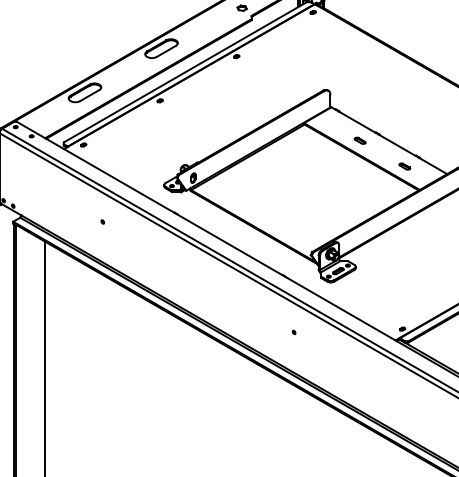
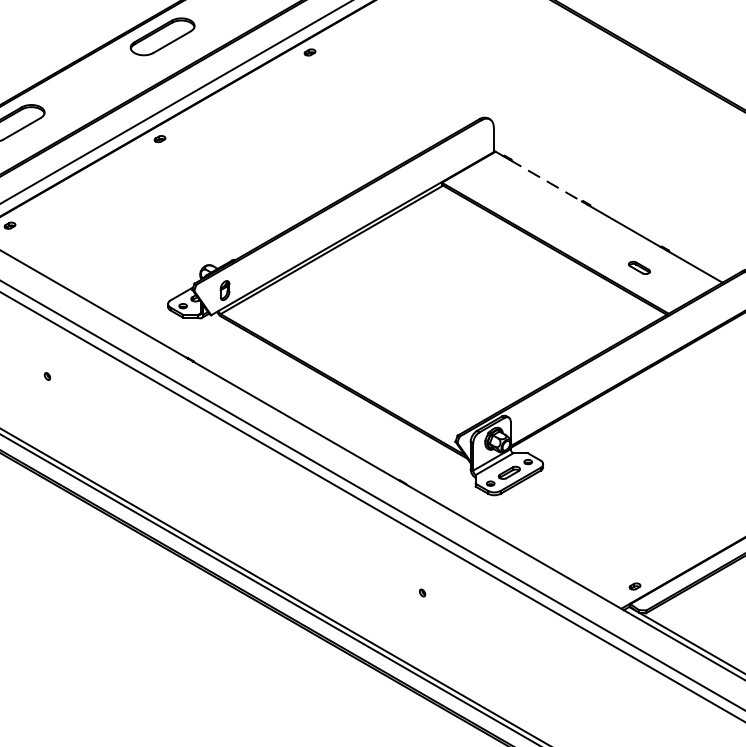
line: (357, 122) -> (546, 181), solid -> dashed
part: (359, 140) -> (550, 216), removed

